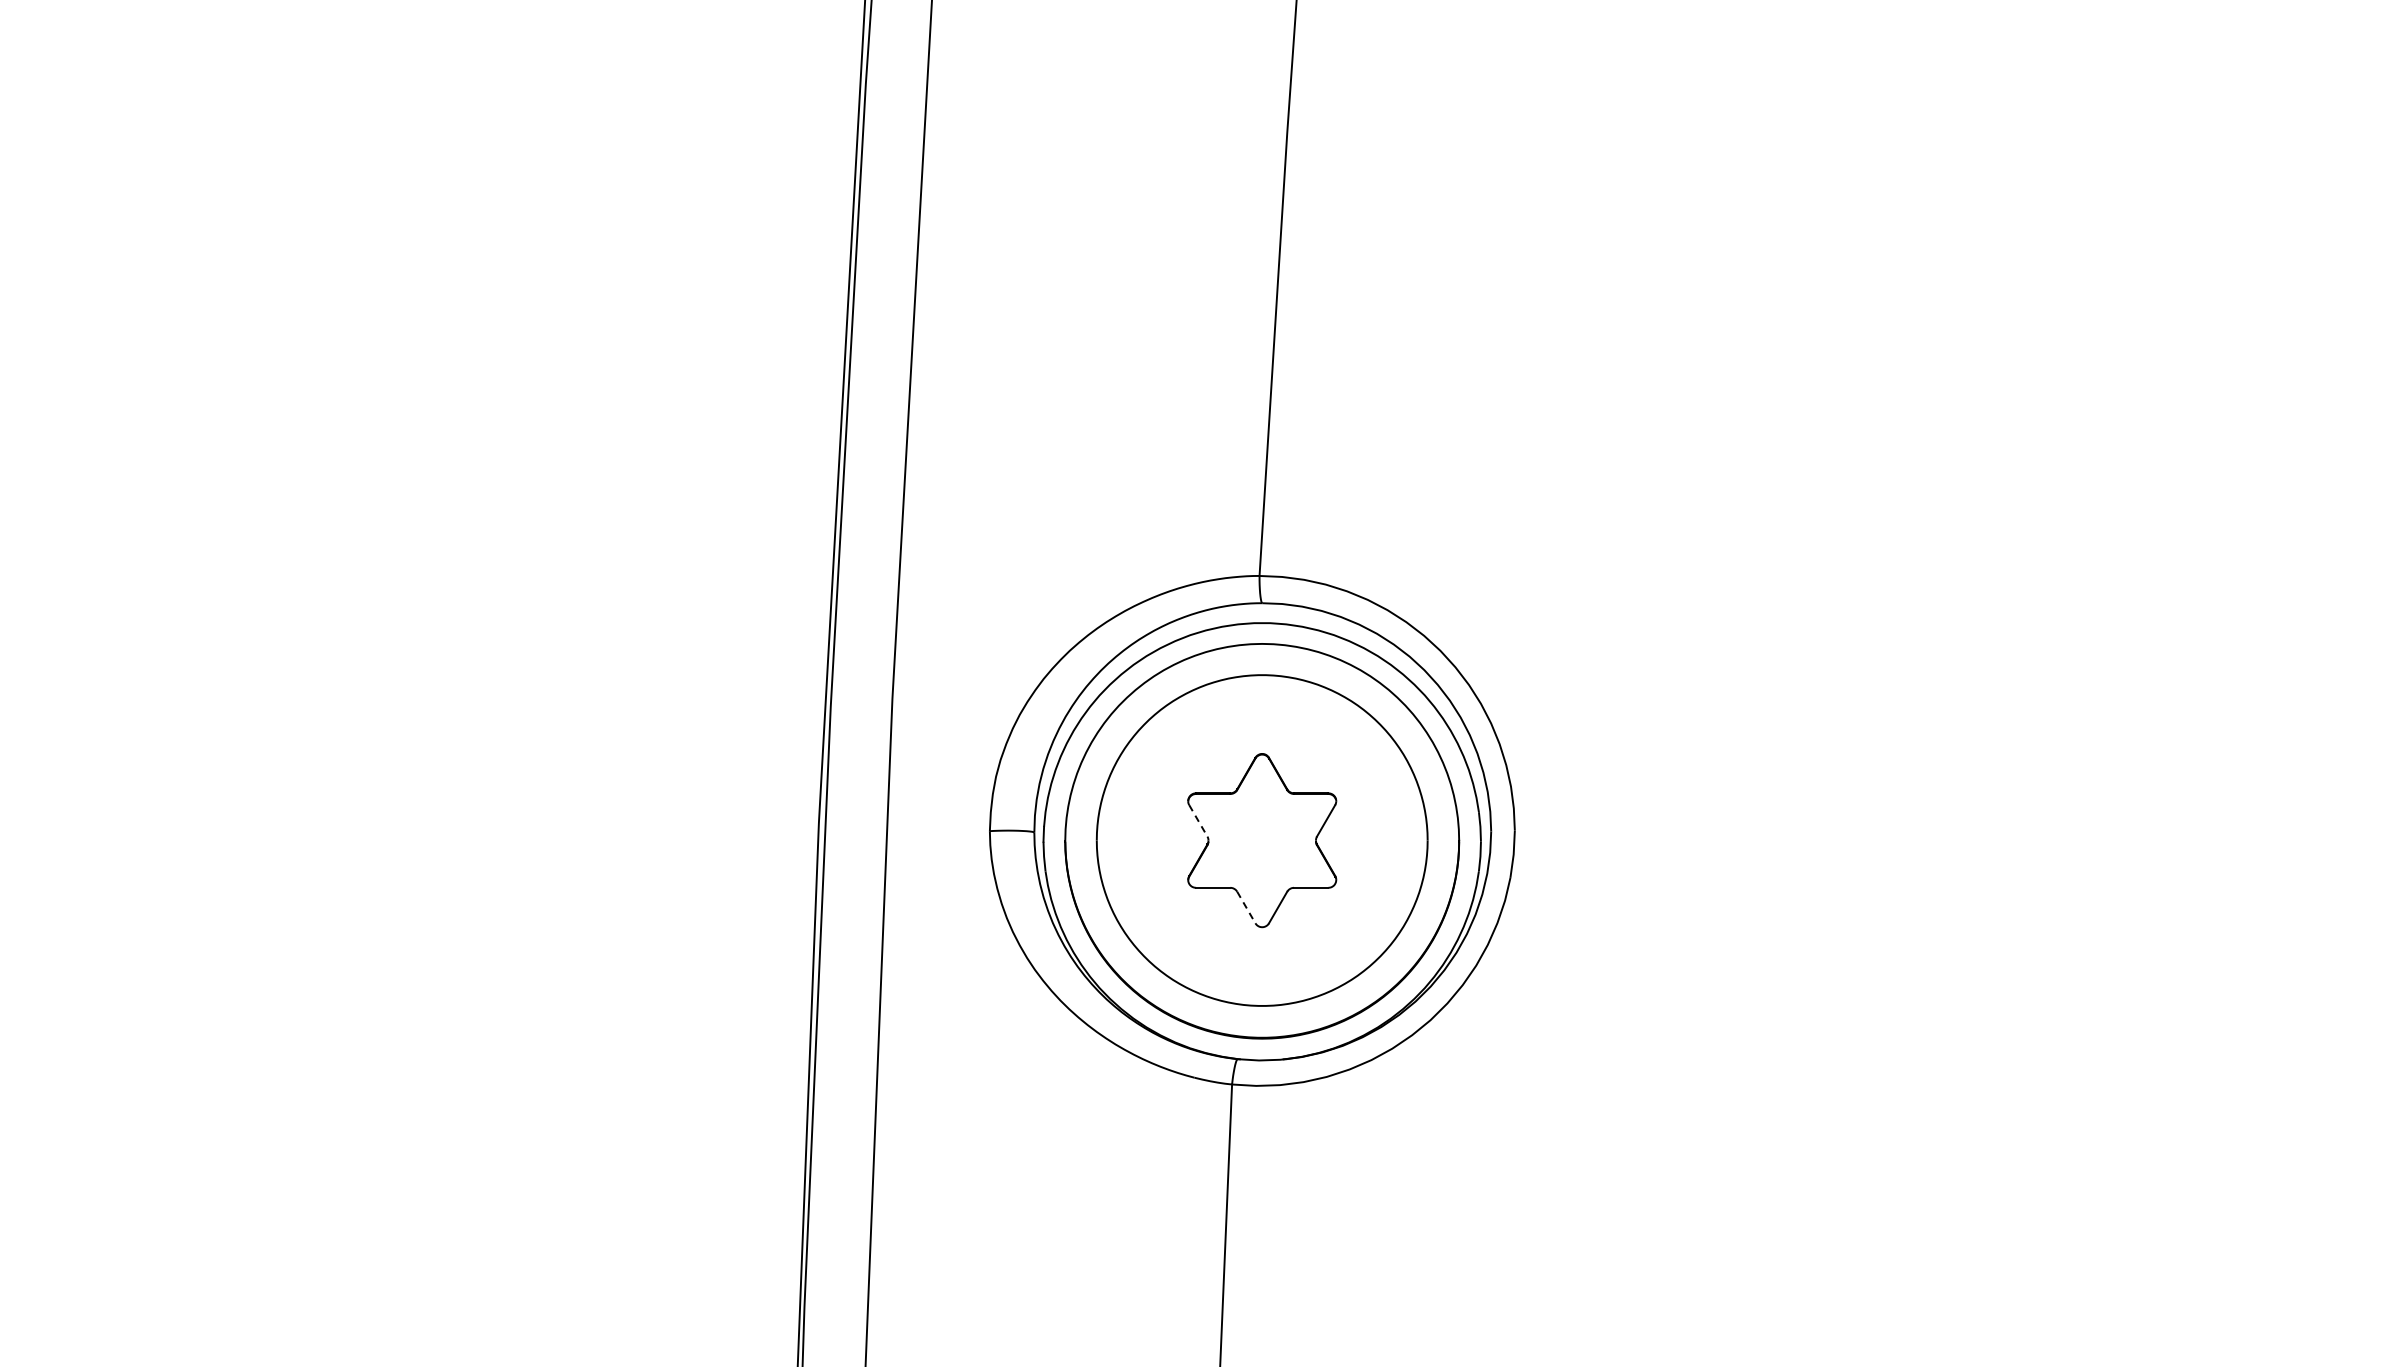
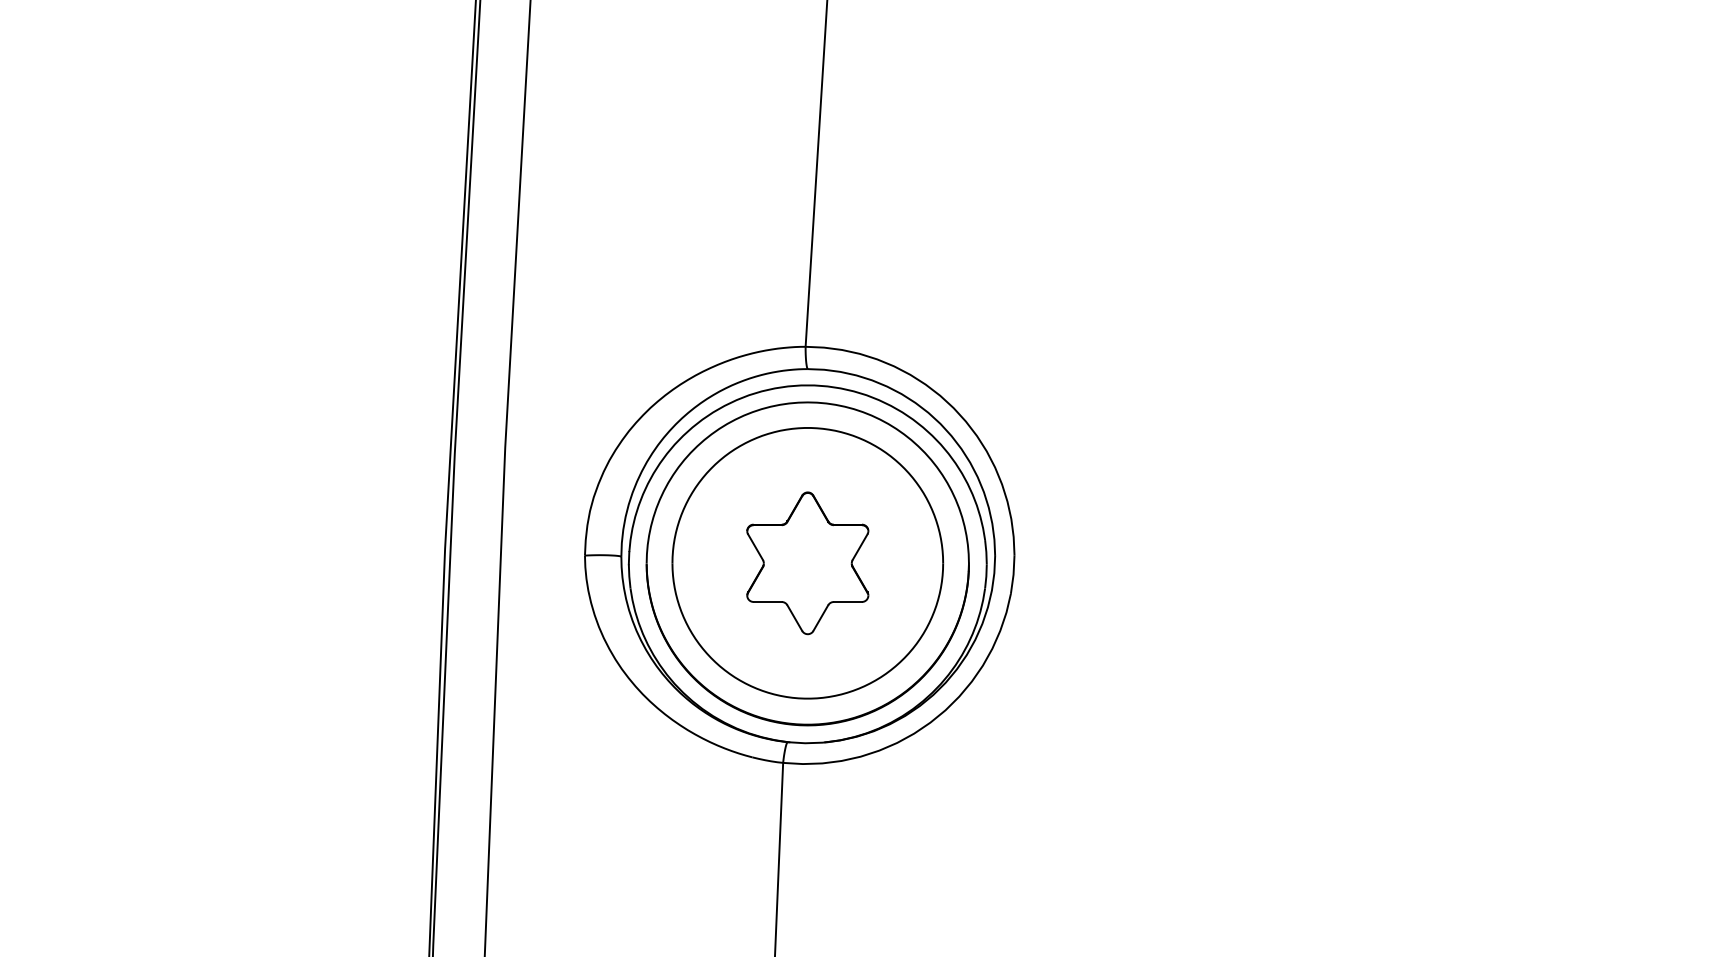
line: (1198, 821) -> (755, 547), dashed -> solid
line: (1246, 907) -> (794, 618), dashed -> solid

